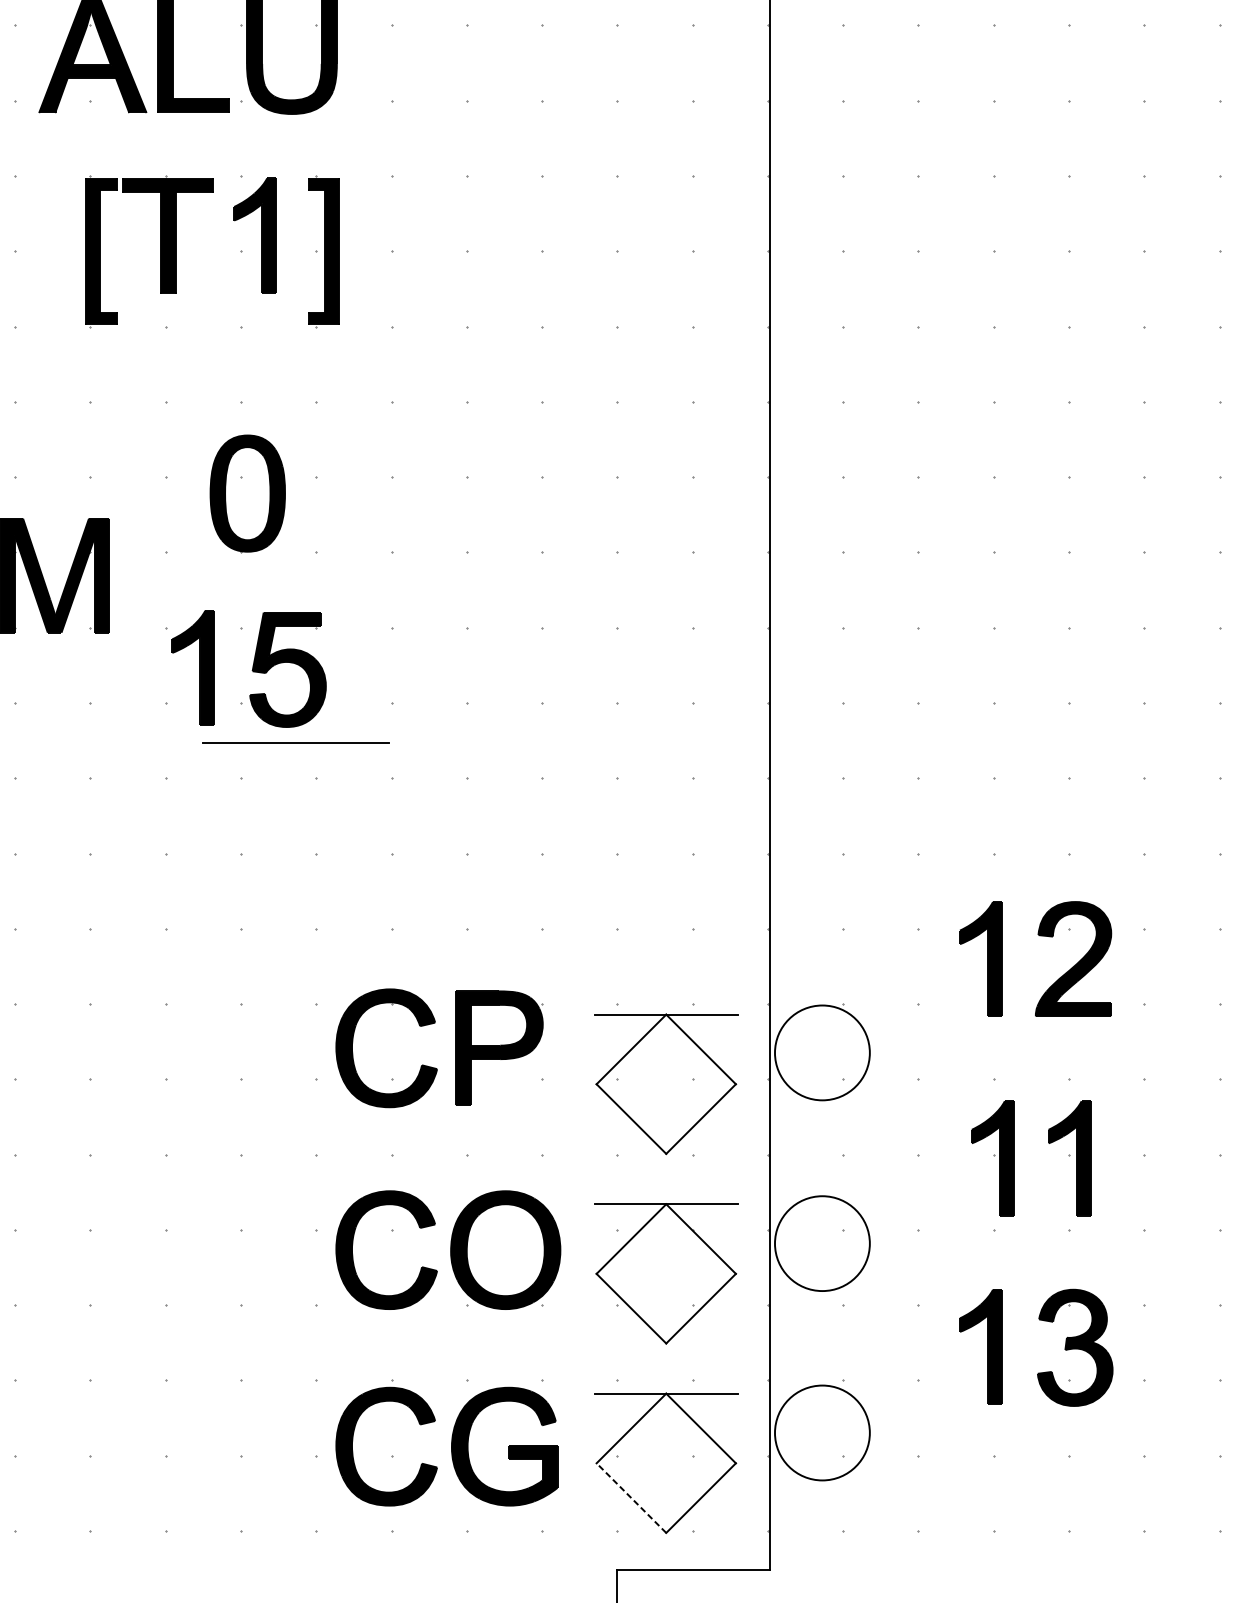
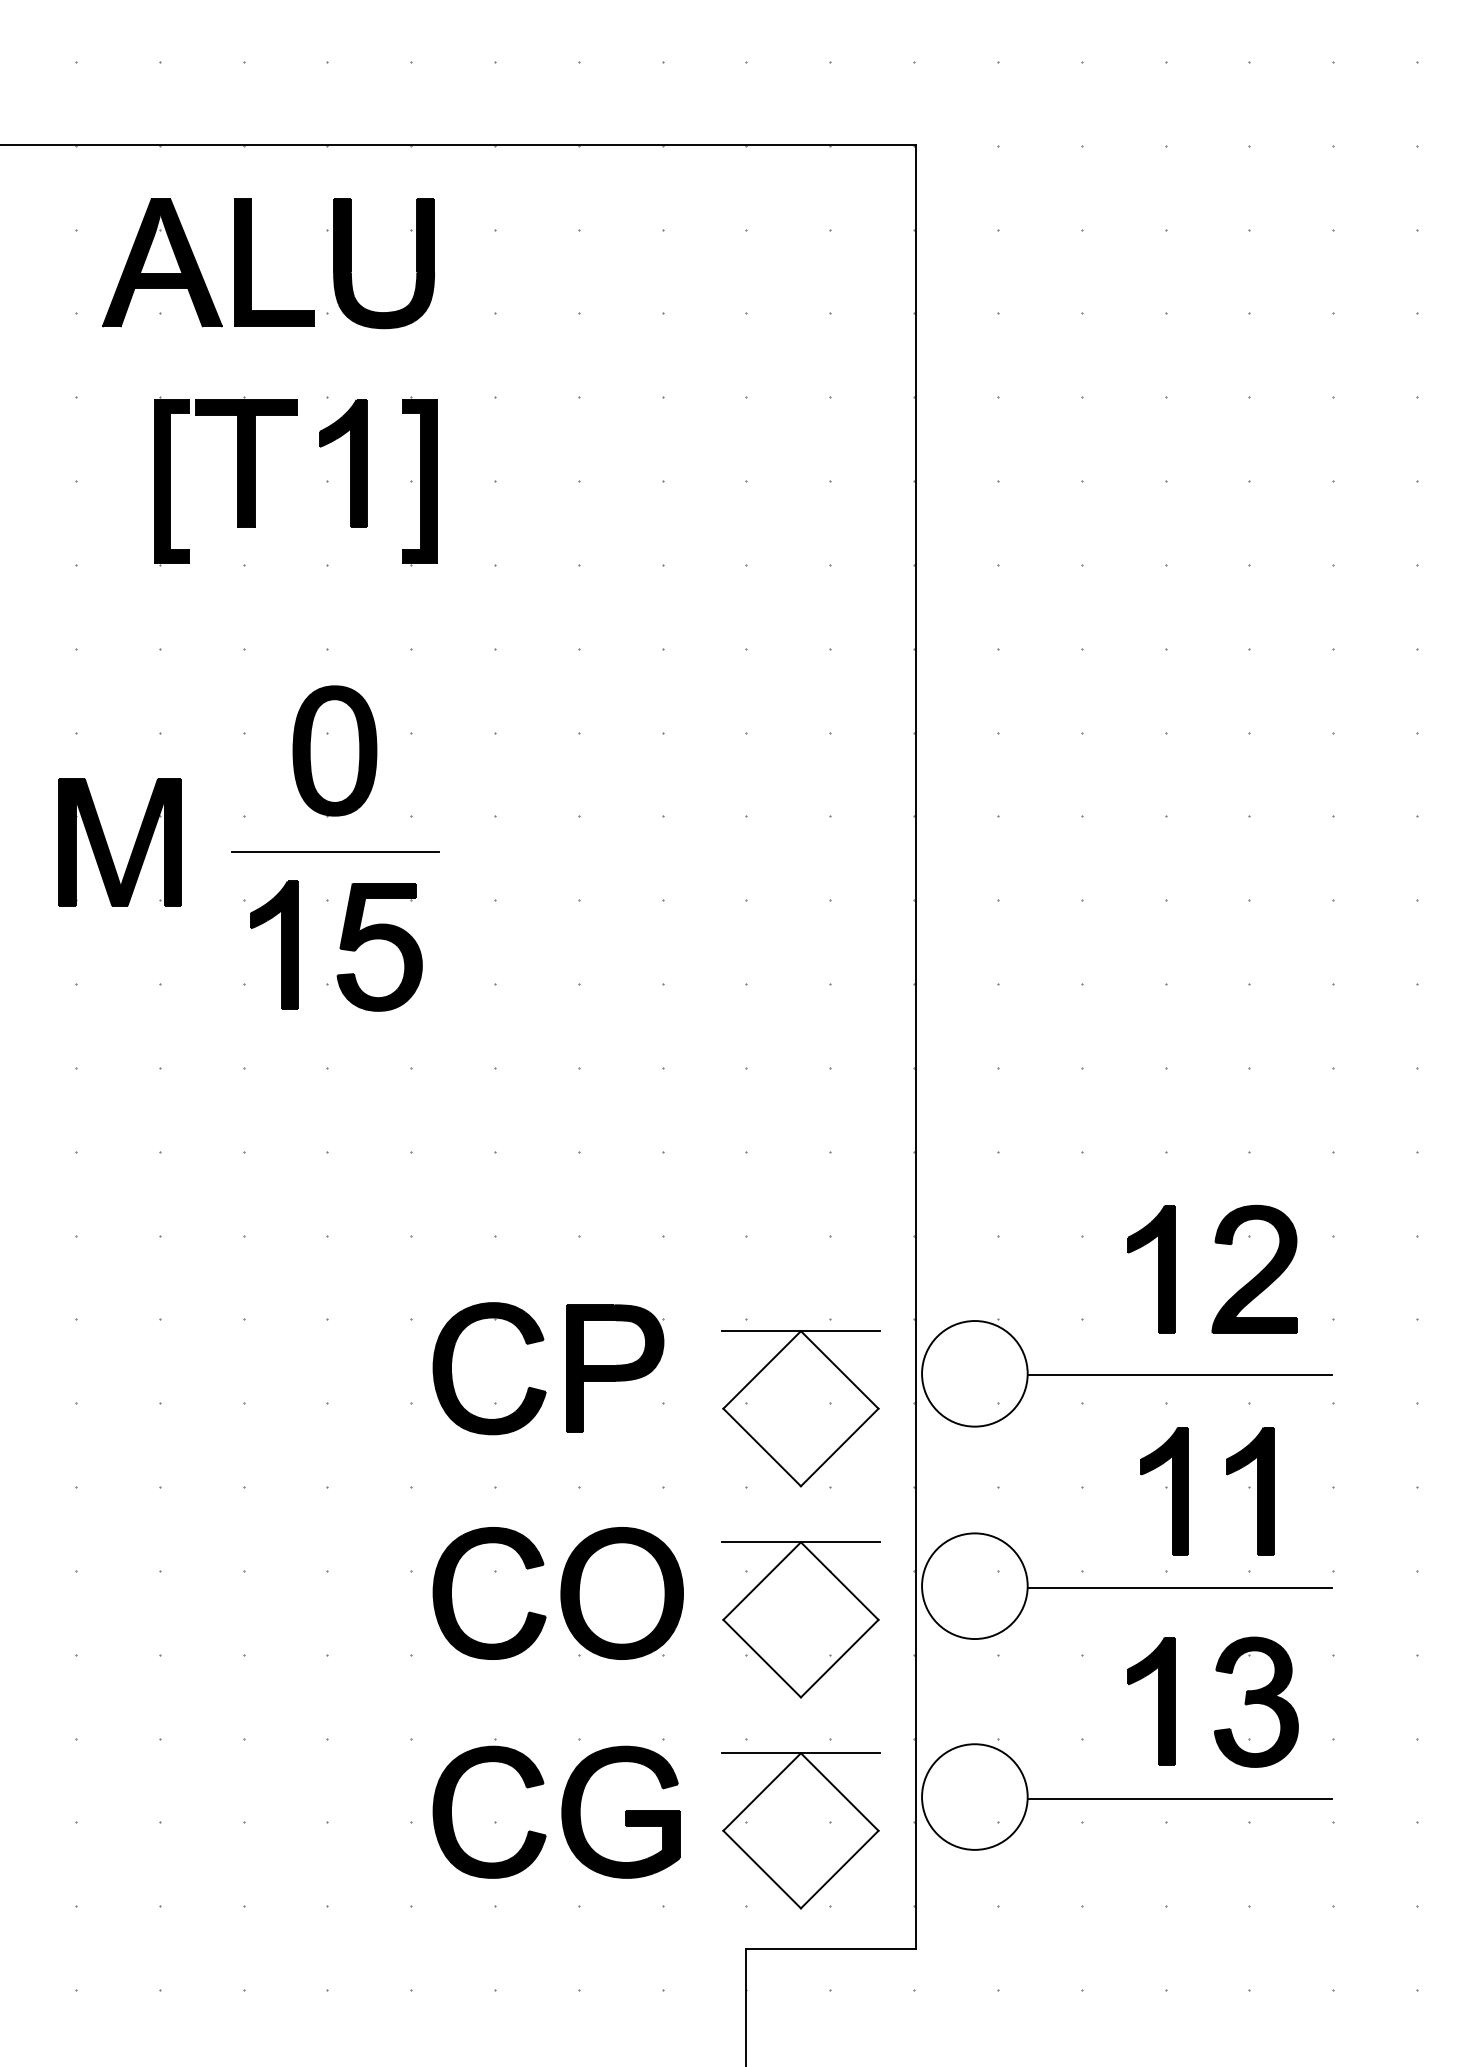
line: (295, 741) -> (335, 851), moved
line: (1006, 1054) -> (1179, 1375), added
line: (1006, 1244) -> (1179, 1587), added
line: (1006, 1434) -> (1179, 1798), added
line: (631, 1498) -> (762, 1869), dashed -> solid

